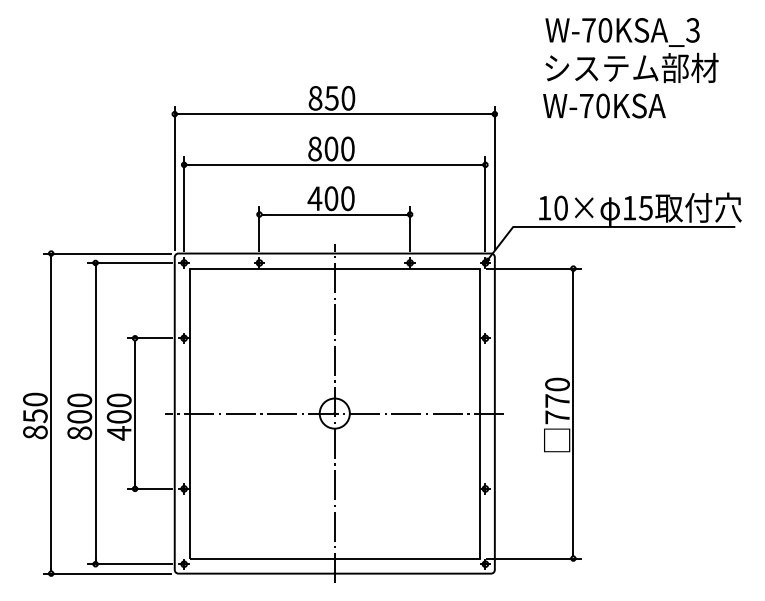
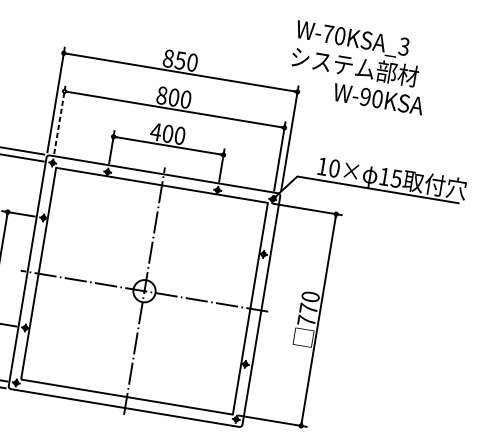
text: (631, 50) -> (356, 53), moved
text: (586, 105) -> (365, 96), W-70KSA -> W-90KSA
line: (184, 204) -> (60, 120), solid -> dashed

